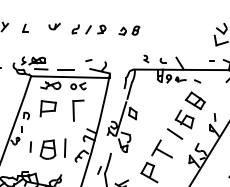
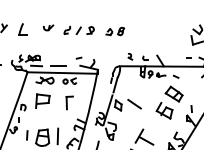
part: (25, 27) -> (22, 28), size x1.6
part: (78, 110) -> (69, 102), size x0.7
line: (175, 133) -> (134, 103), moved

